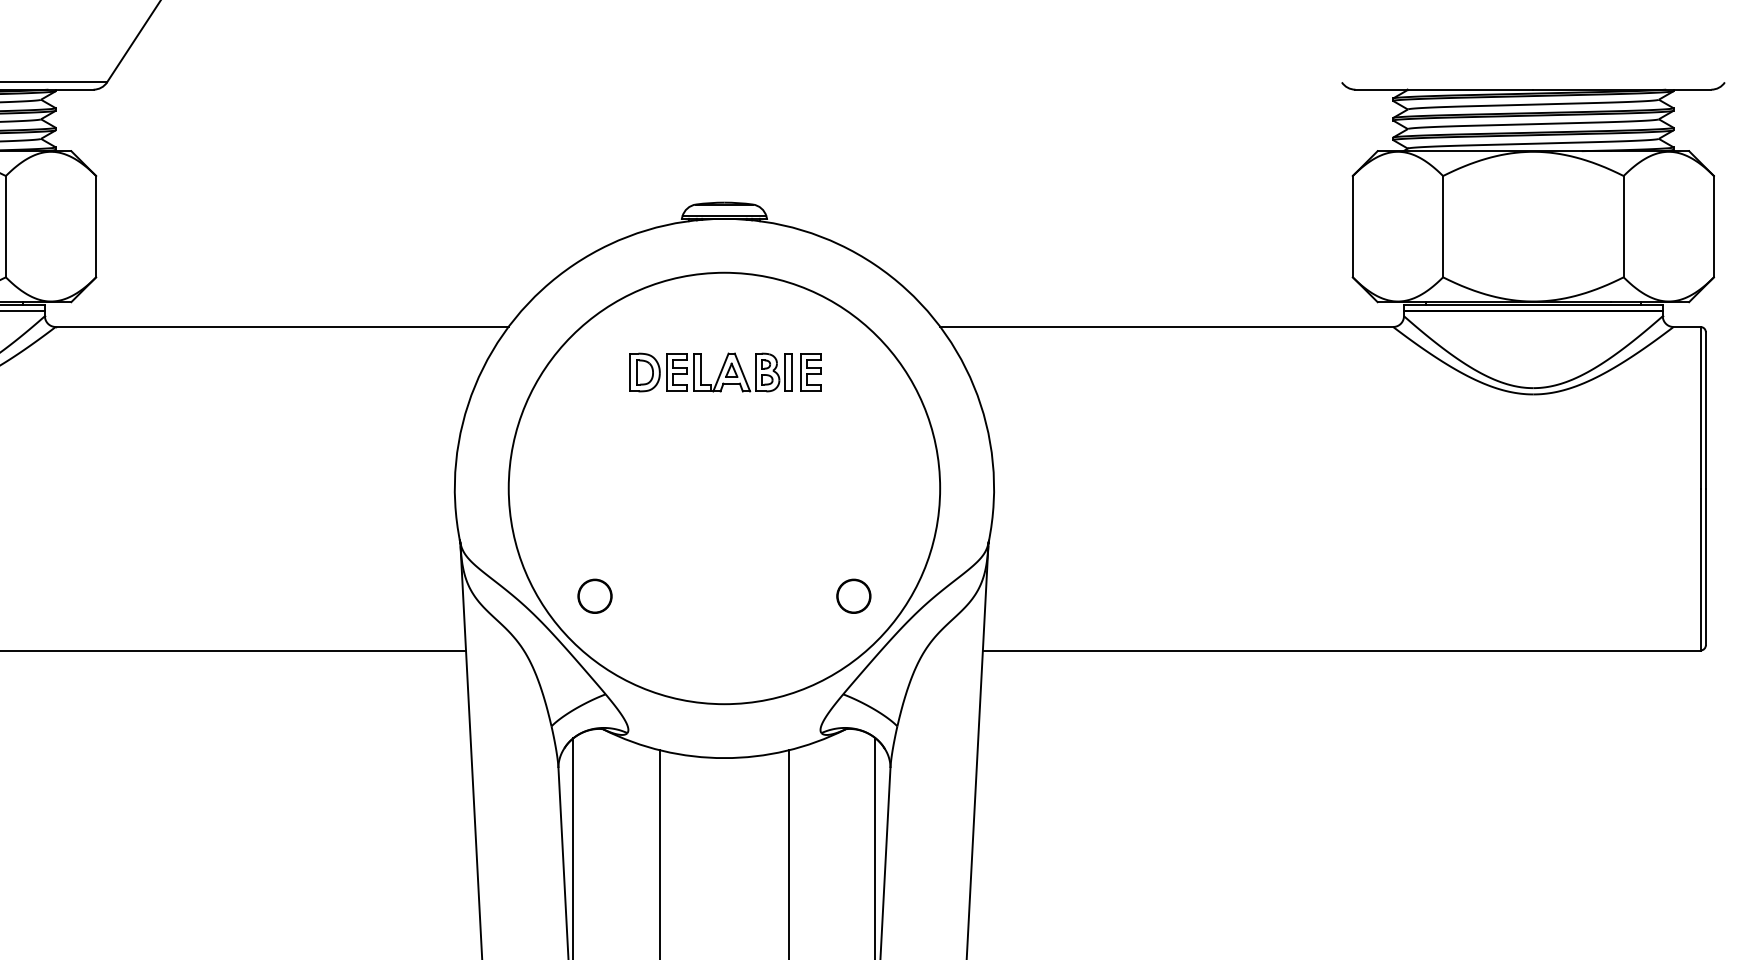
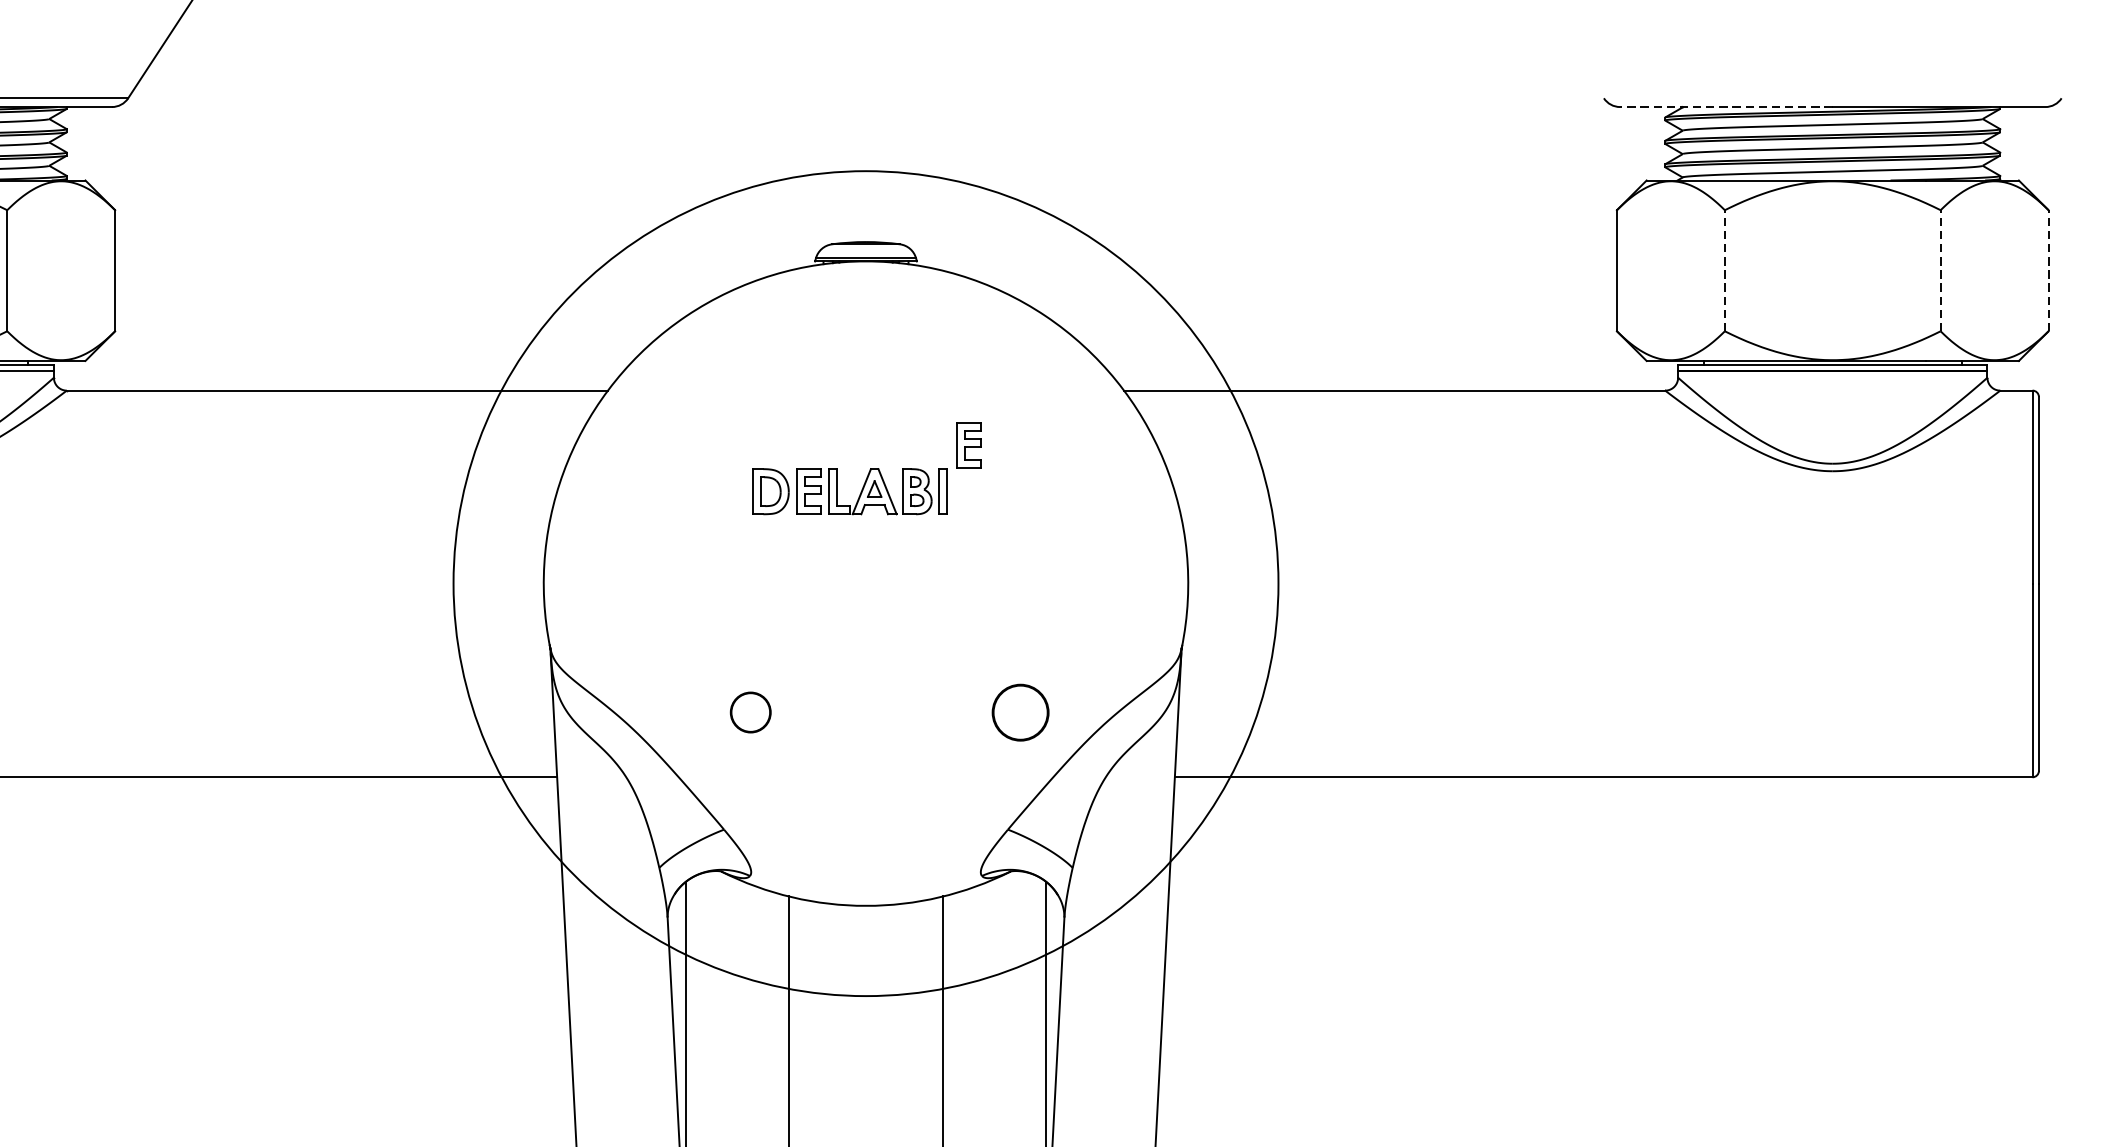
line: (1444, 89) -> (1726, 106), solid -> dashed
line: (1443, 226) -> (1725, 270), solid -> dashed
line: (1623, 226) -> (1940, 270), solid -> dashed
line: (1713, 226) -> (2048, 270), solid -> dashed
part: (718, 375) -> (858, 495), moved
circle: (724, 488) -> (866, 583), size x1.6
circle: (594, 595) -> (750, 711), moved
circle: (853, 595) -> (1020, 711), size x1.4

